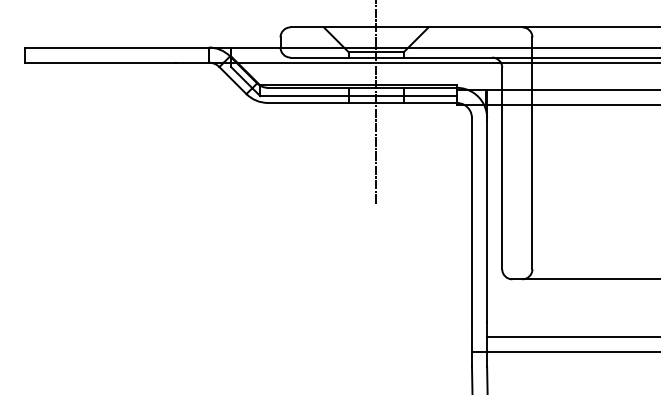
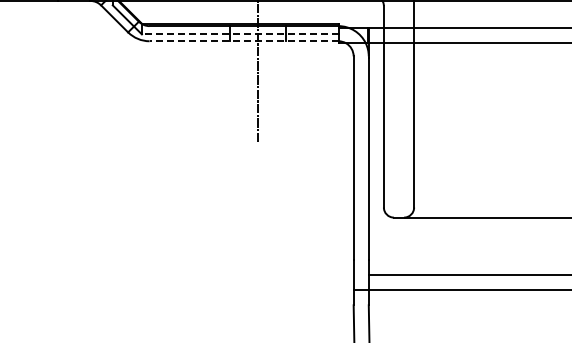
line: (358, 96) -> (240, 34), solid -> dashed
line: (361, 102) -> (243, 40), solid -> dashed

